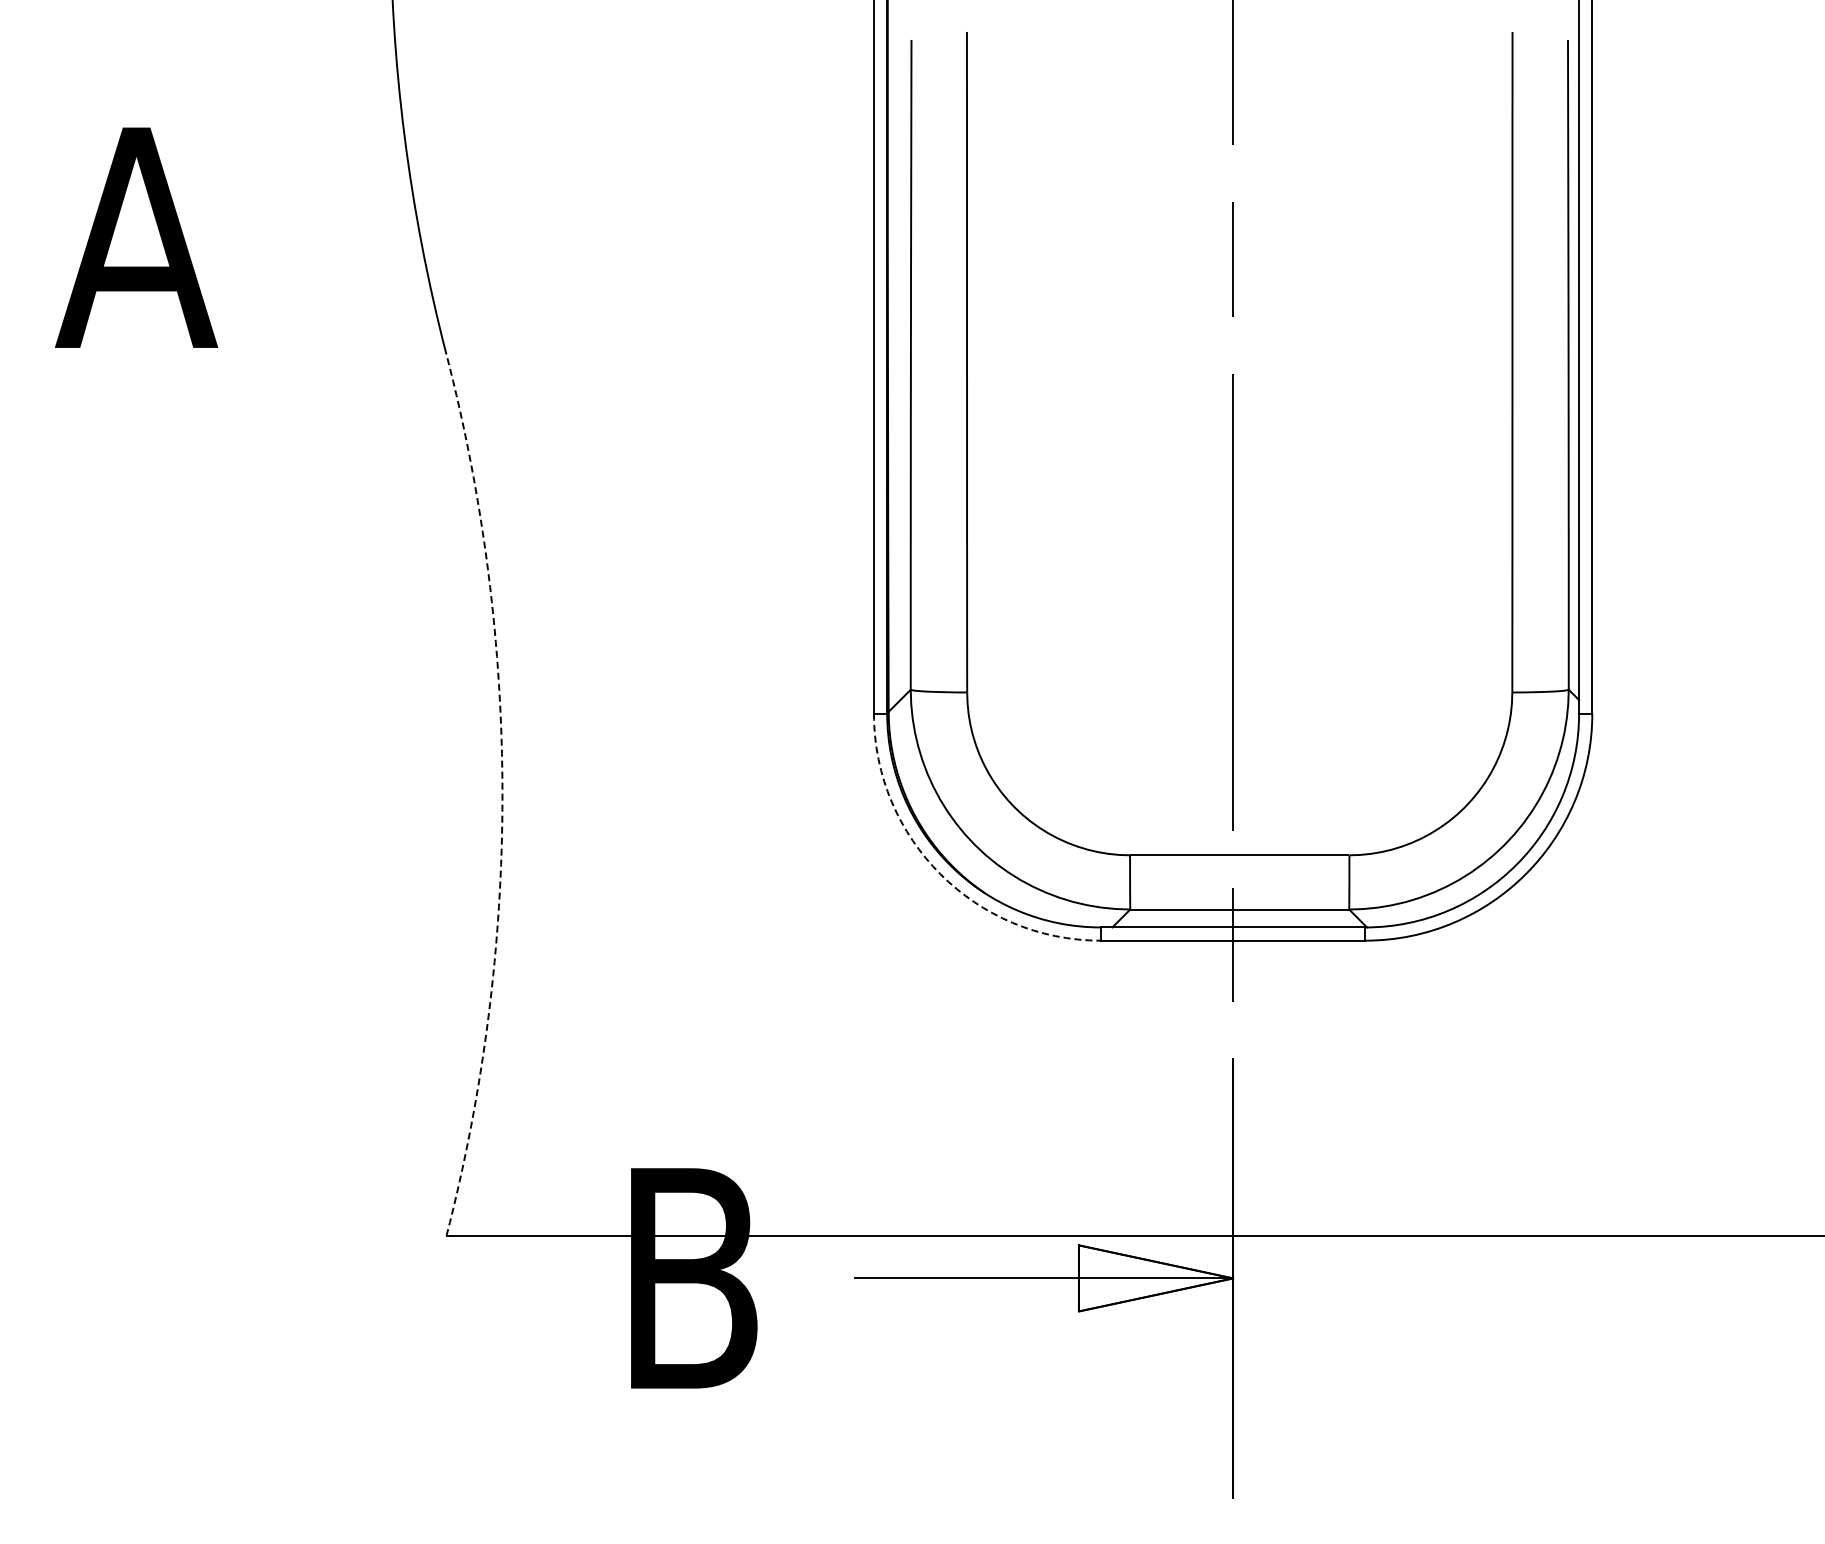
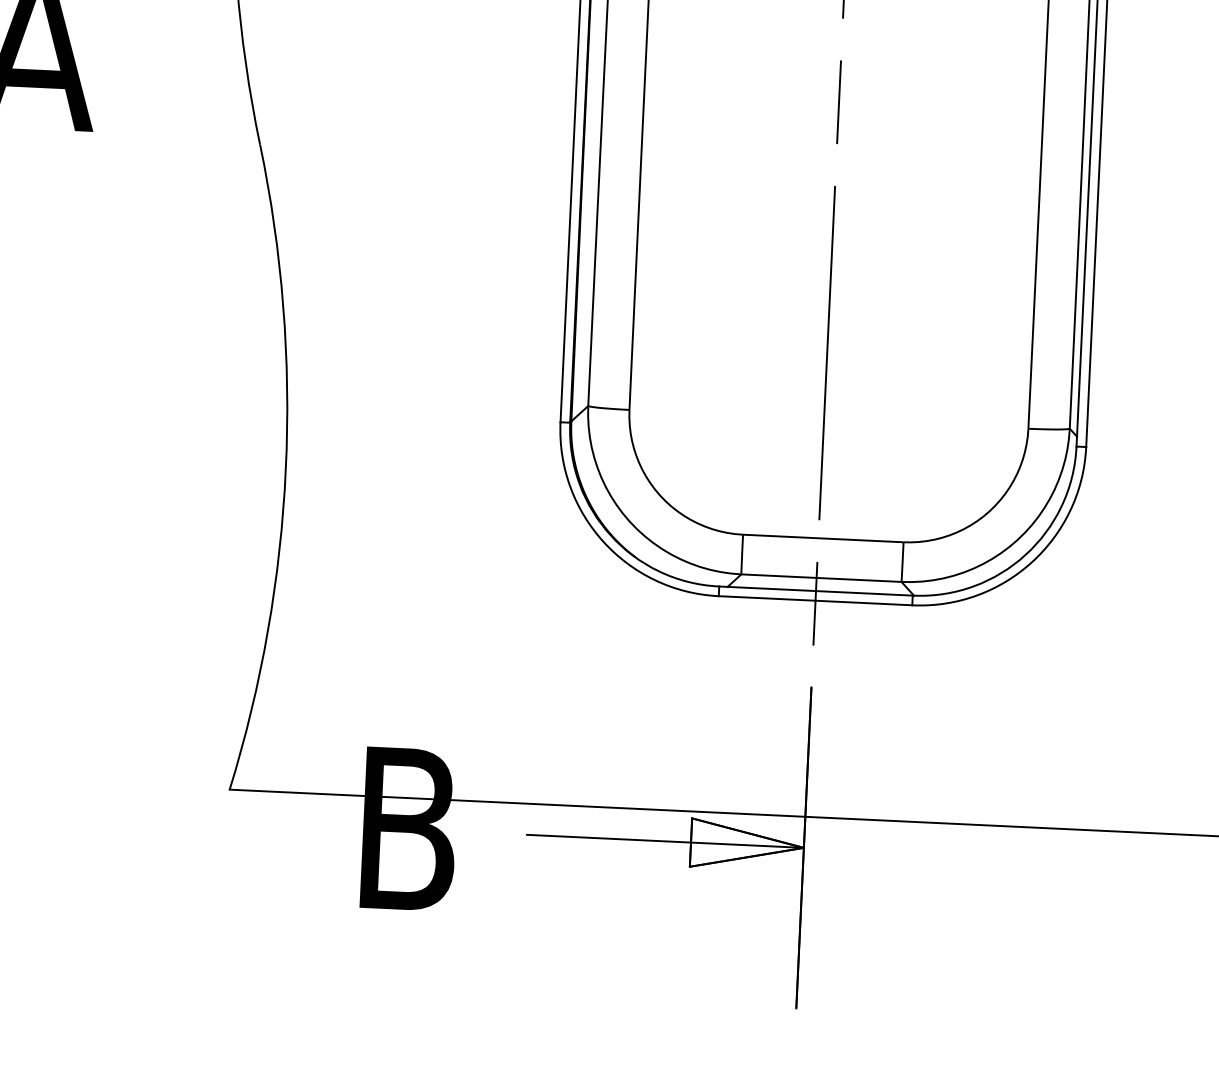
arc: (502, 795) -> (285, 469), dashed -> solid
arc: (940, 874) -> (603, 542), dashed -> solid

